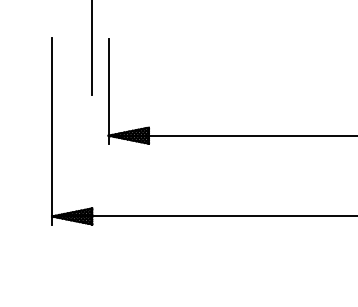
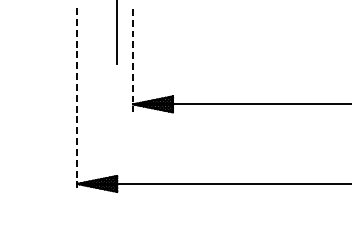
line: (108, 91) -> (133, 60), solid -> dashed
line: (51, 131) -> (76, 100), solid -> dashed

